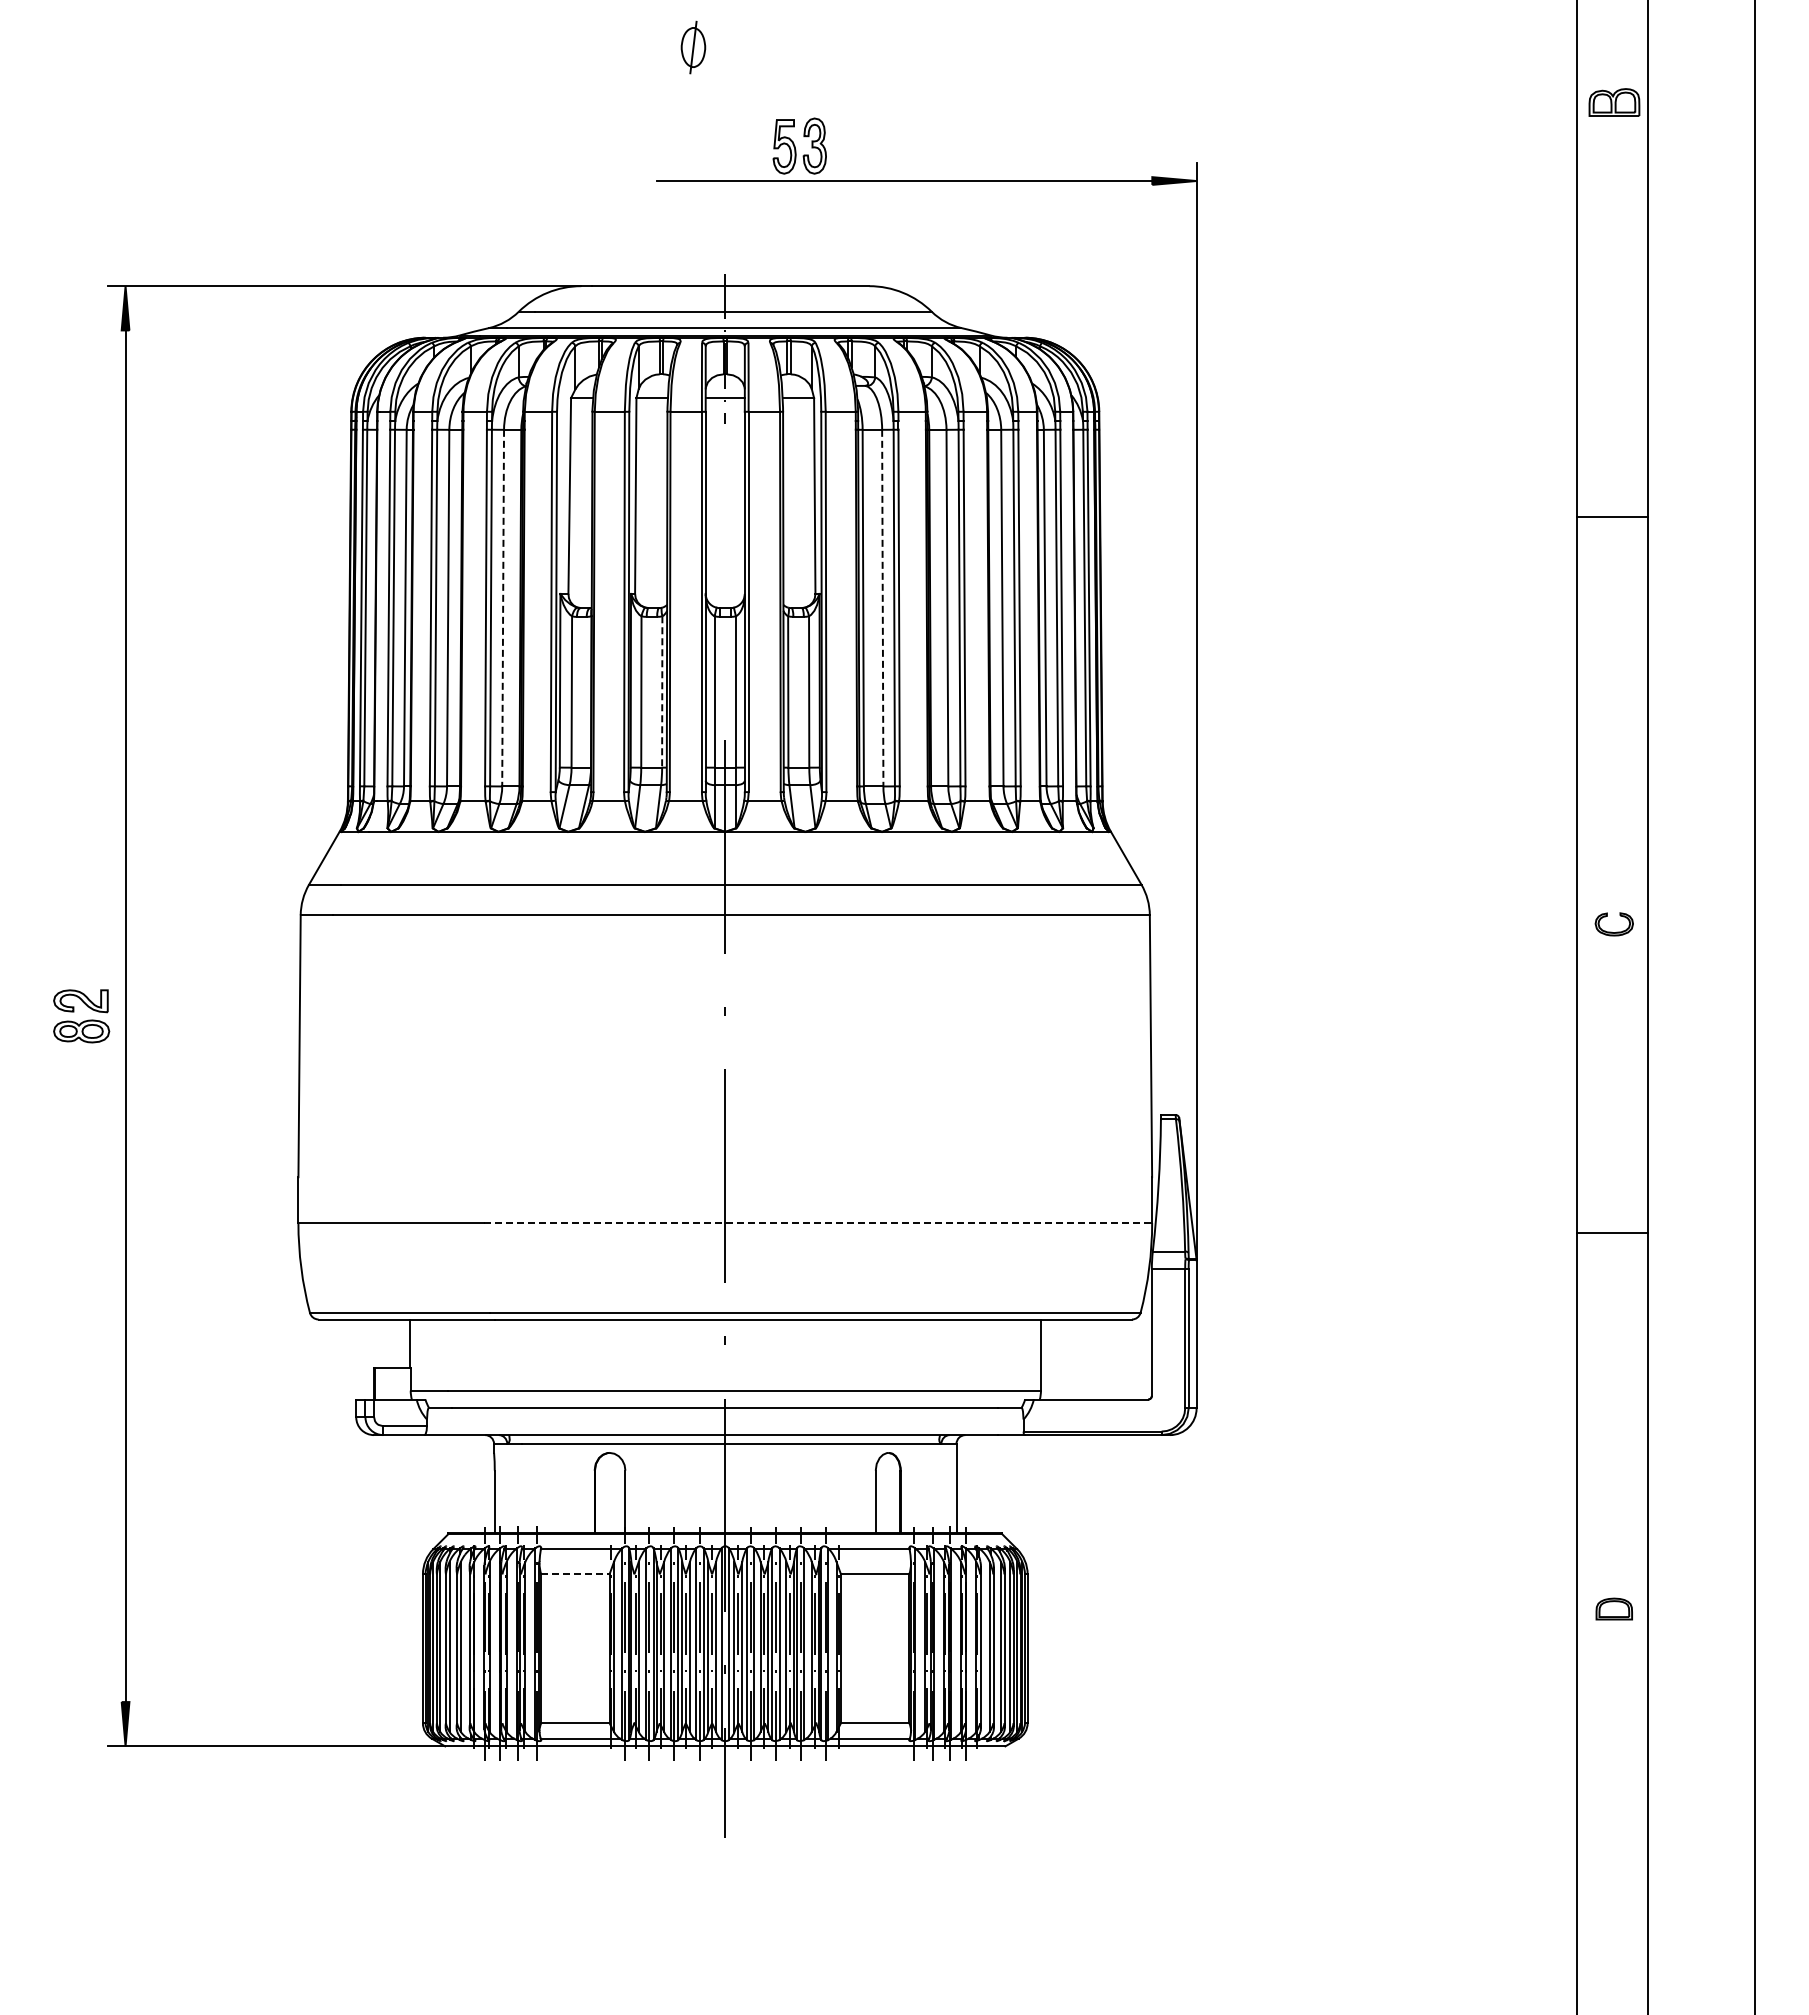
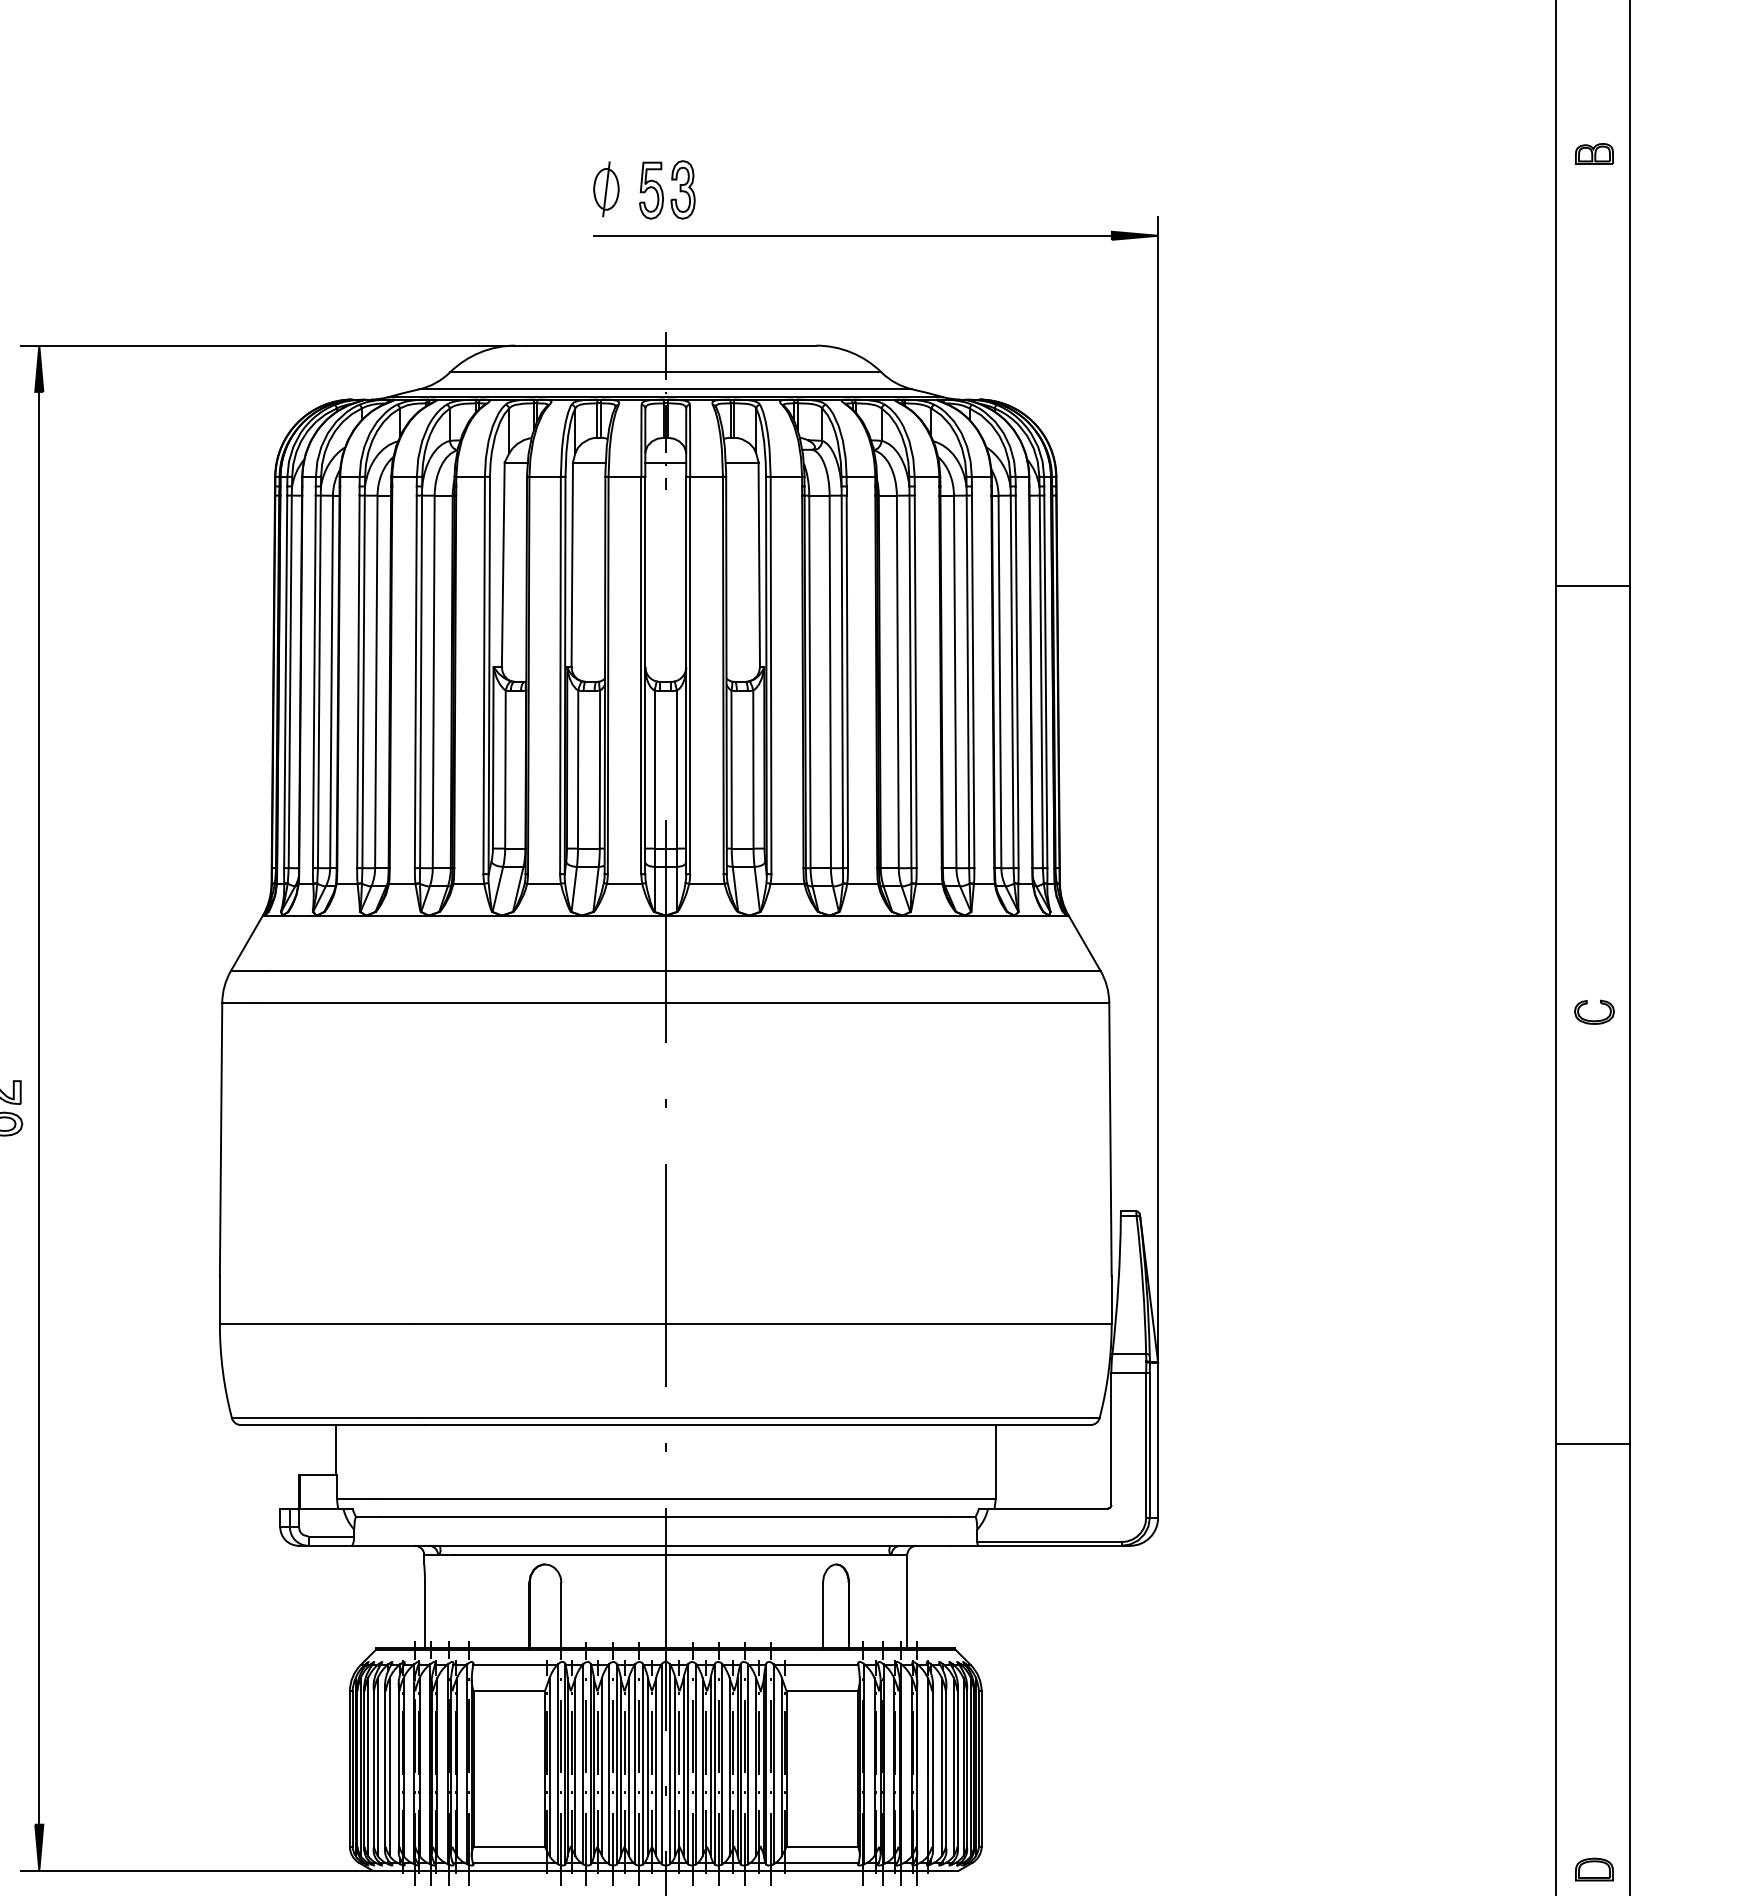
part: (693, 47) -> (606, 189), moved
part: (1613, 102) -> (1593, 153), size x0.71
part: (799, 145) -> (667, 189), moved
line: (503, 608) -> (434, 682), dashed -> solid
line: (882, 608) -> (830, 682), dashed -> solid
line: (662, 691) -> (600, 769), dashed -> solid
line: (818, 1223) -> (763, 1324), dashed -> solid
line: (1612, 1232) -> (1592, 1443), moved
line: (575, 1574) -> (509, 1691), dashed -> solid
part: (1613, 1608) -> (1593, 1869), moved

